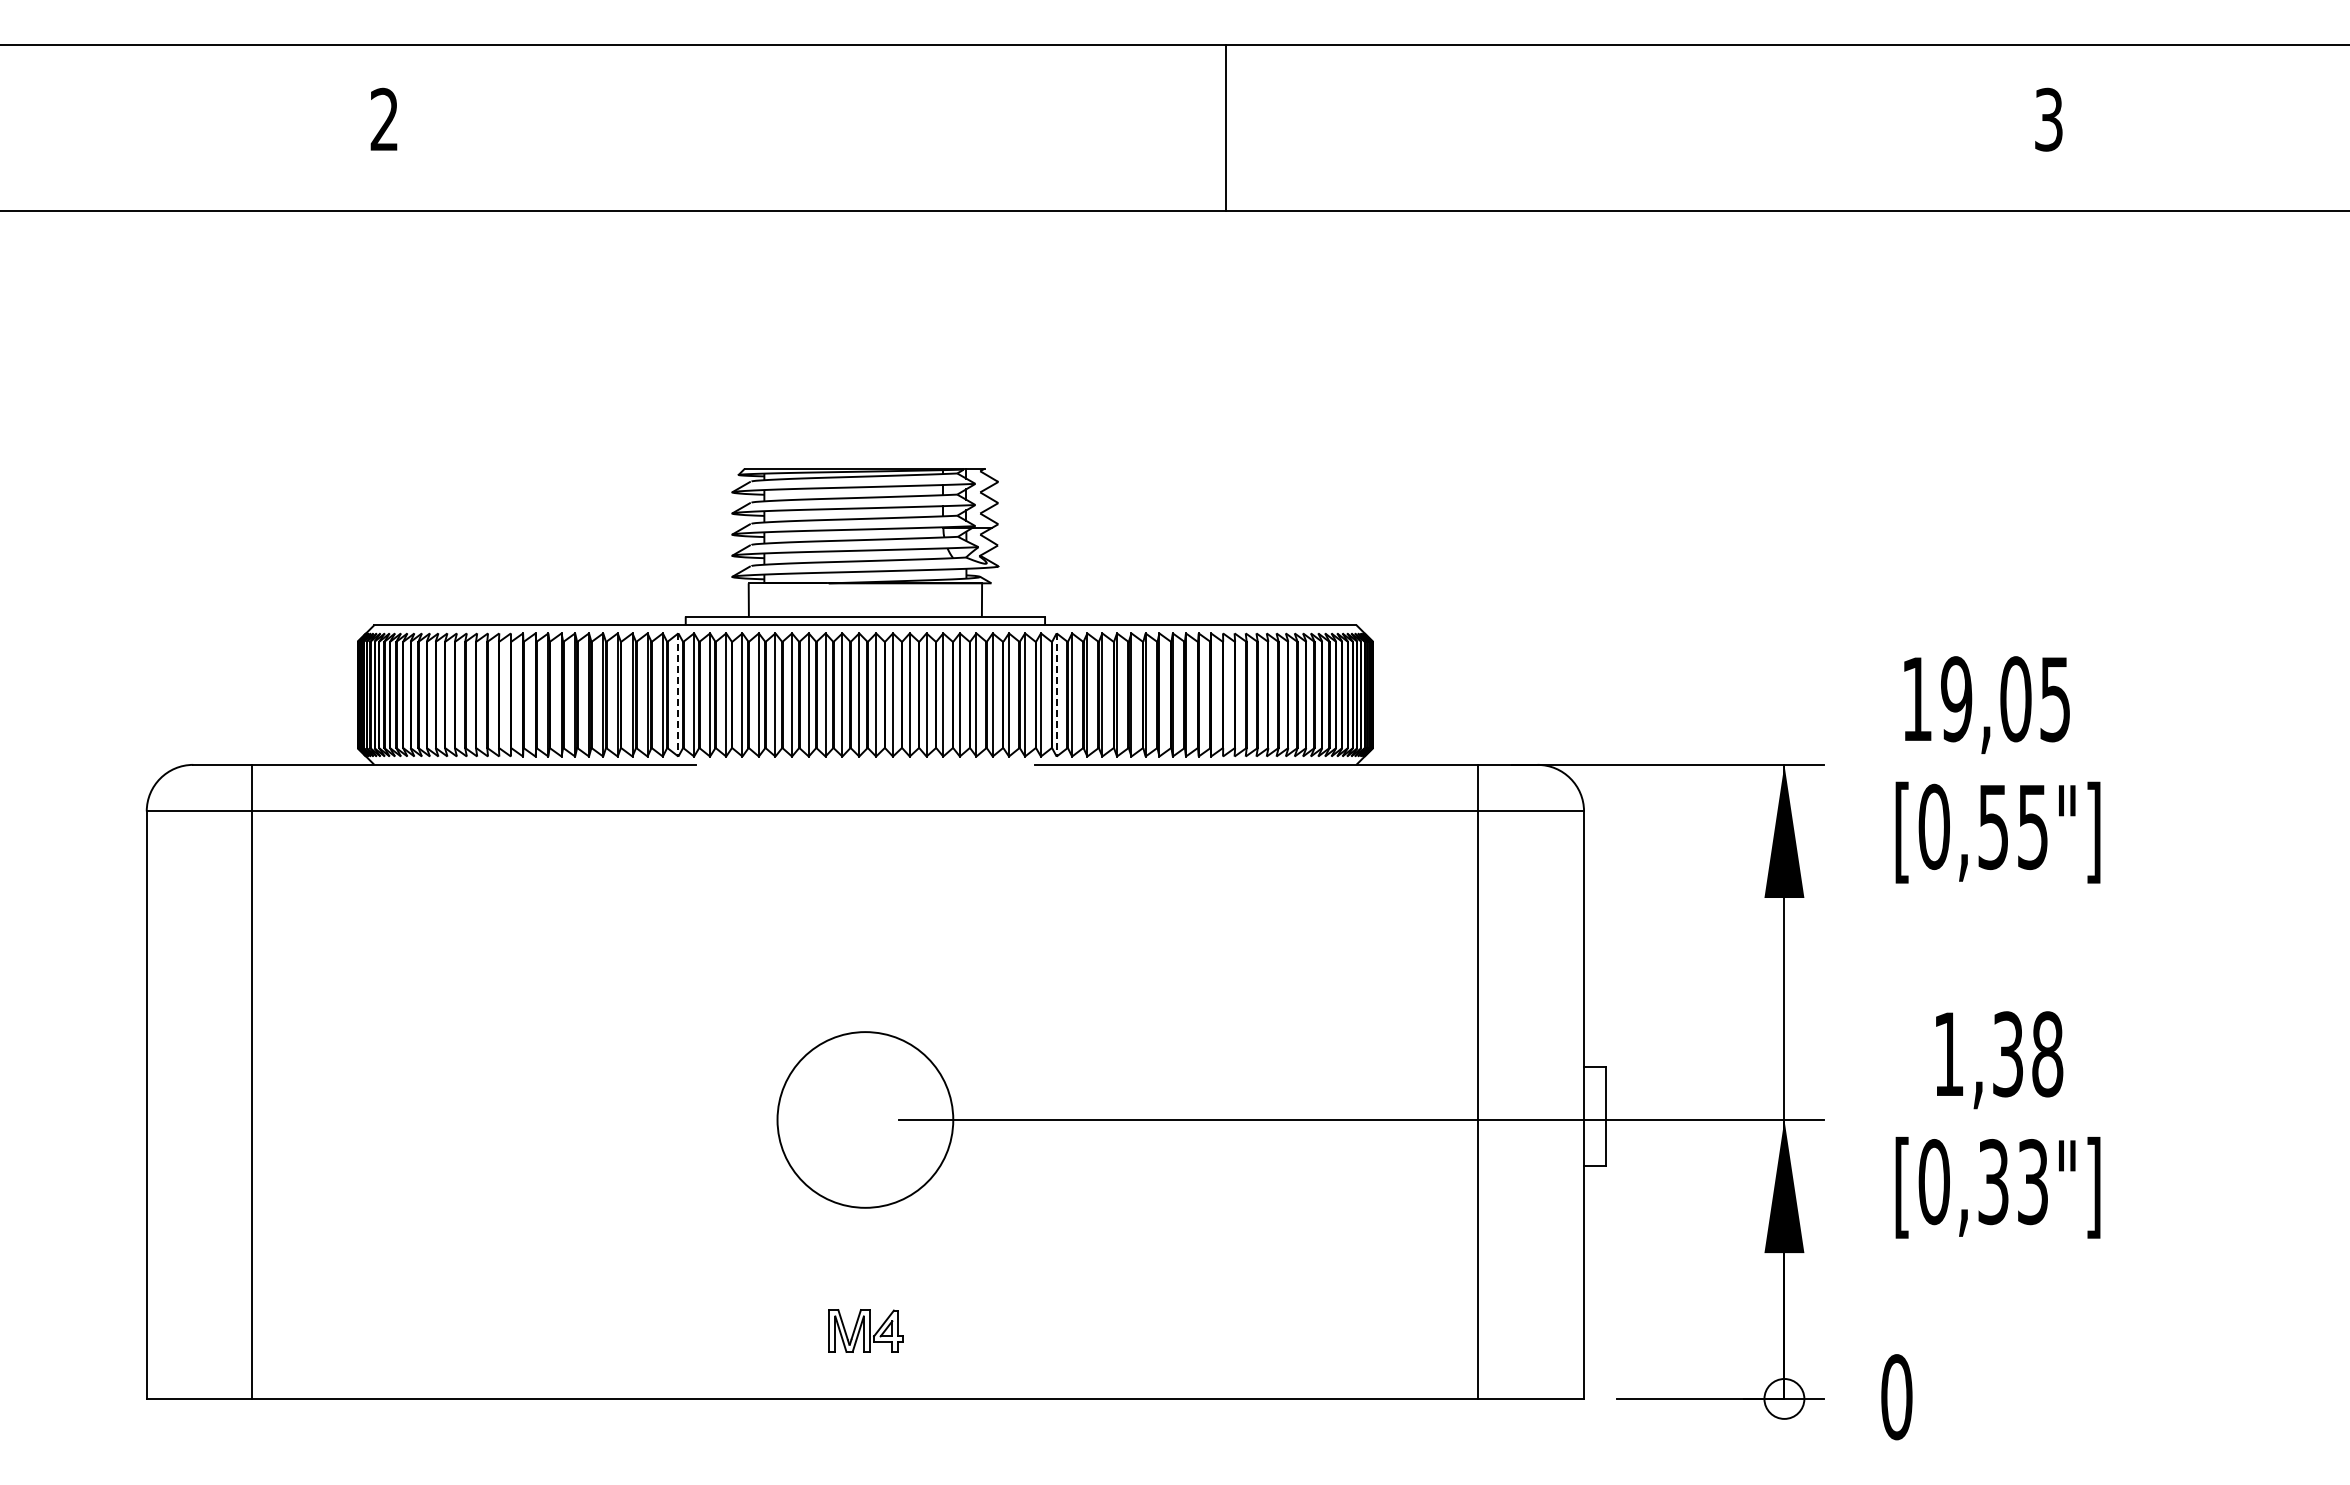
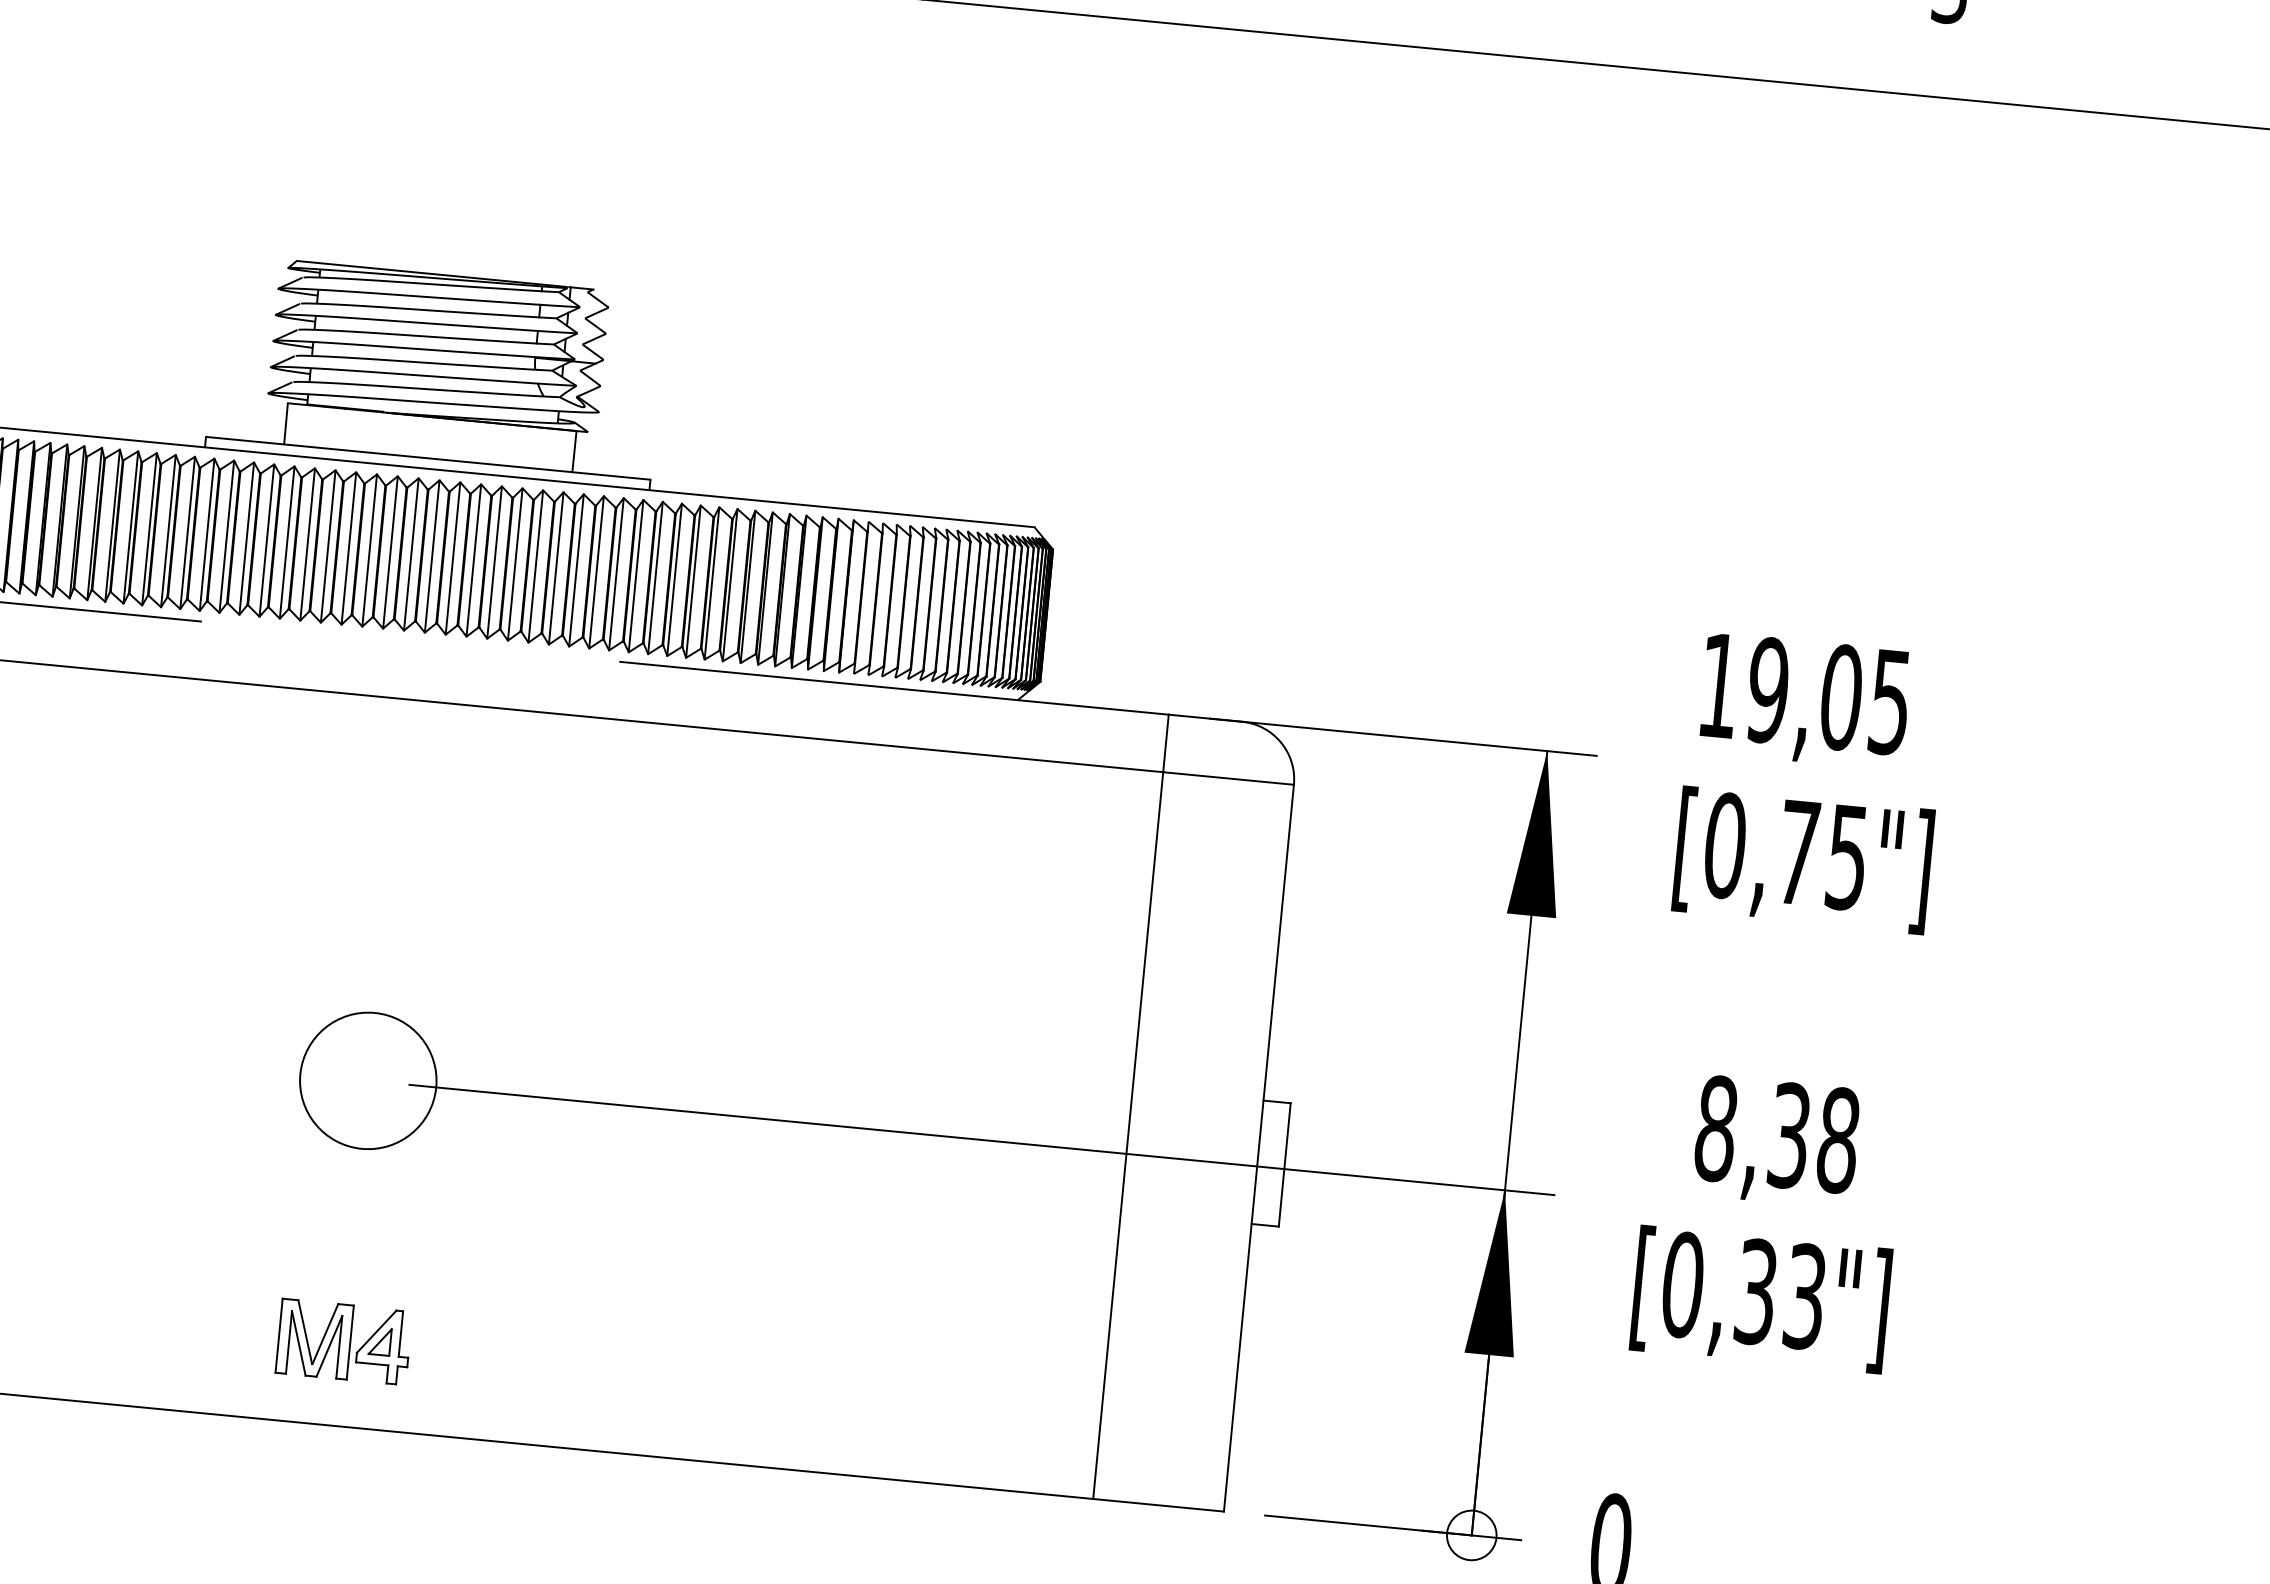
line: (678, 694) -> (187, 532), dashed -> solid
line: (1056, 694) -> (655, 577), dashed -> solid
text: (1993, 827) -> (1798, 853), [0,55"] -> [0,75"]
text: (1948, 1054) -> (1715, 1128), 1,38 -> 8,38
circle: (865, 1119) -> (368, 1080), size x0.62
part: (866, 1330) -> (344, 1341), size x1.43

